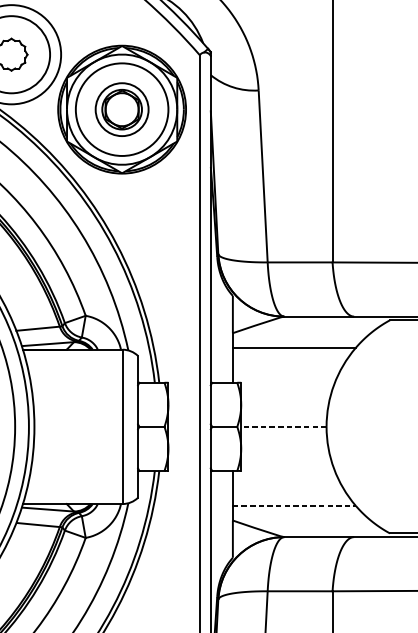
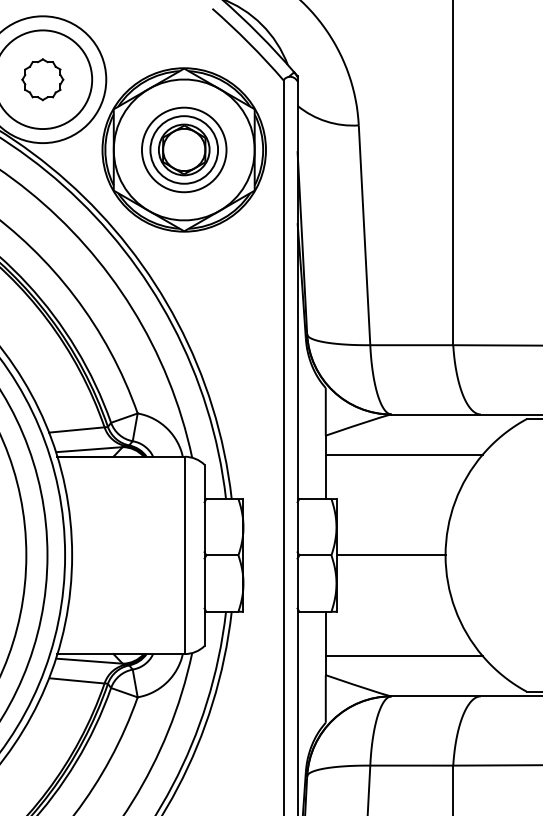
circle: (121, 109) -> (183, 149), size x0.71
line: (284, 426) -> (391, 555), dashed -> solid
line: (294, 505) -> (404, 656), dashed -> solid

